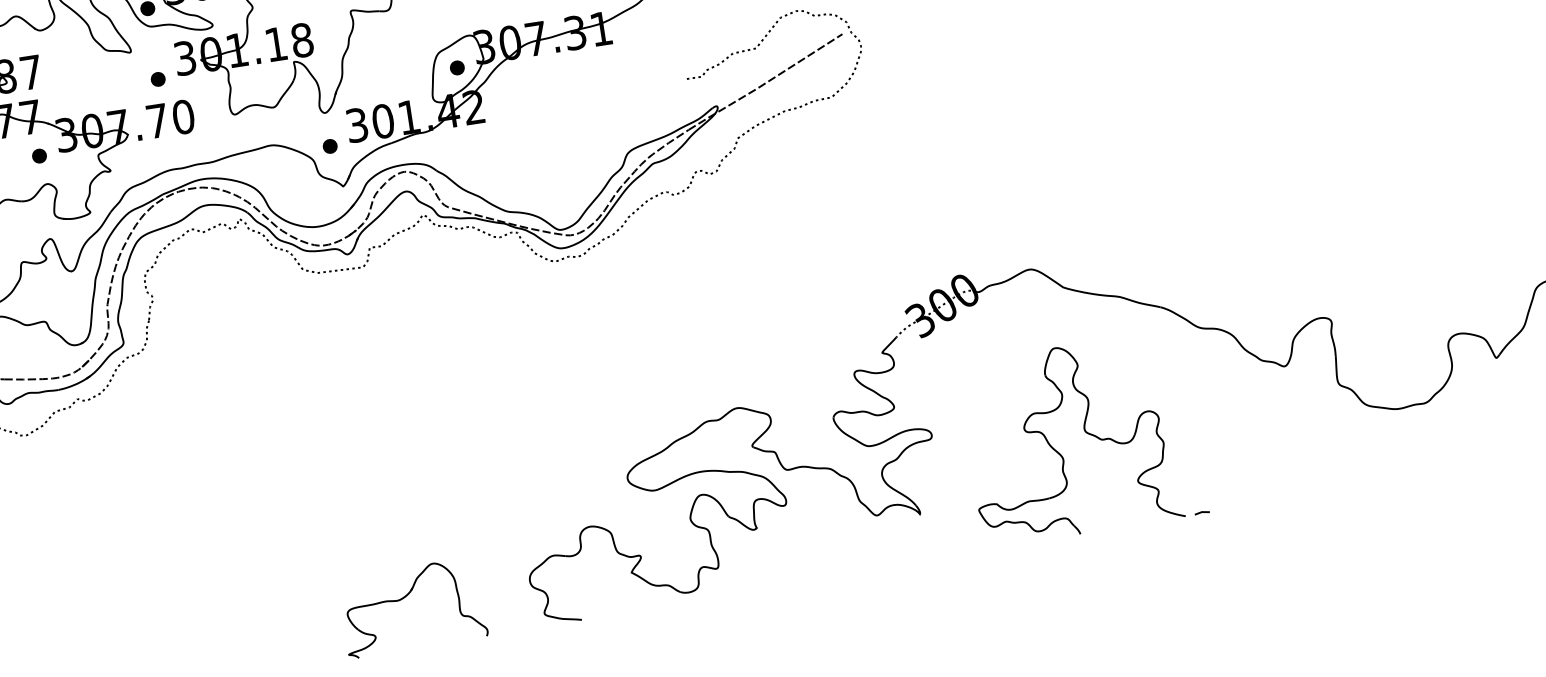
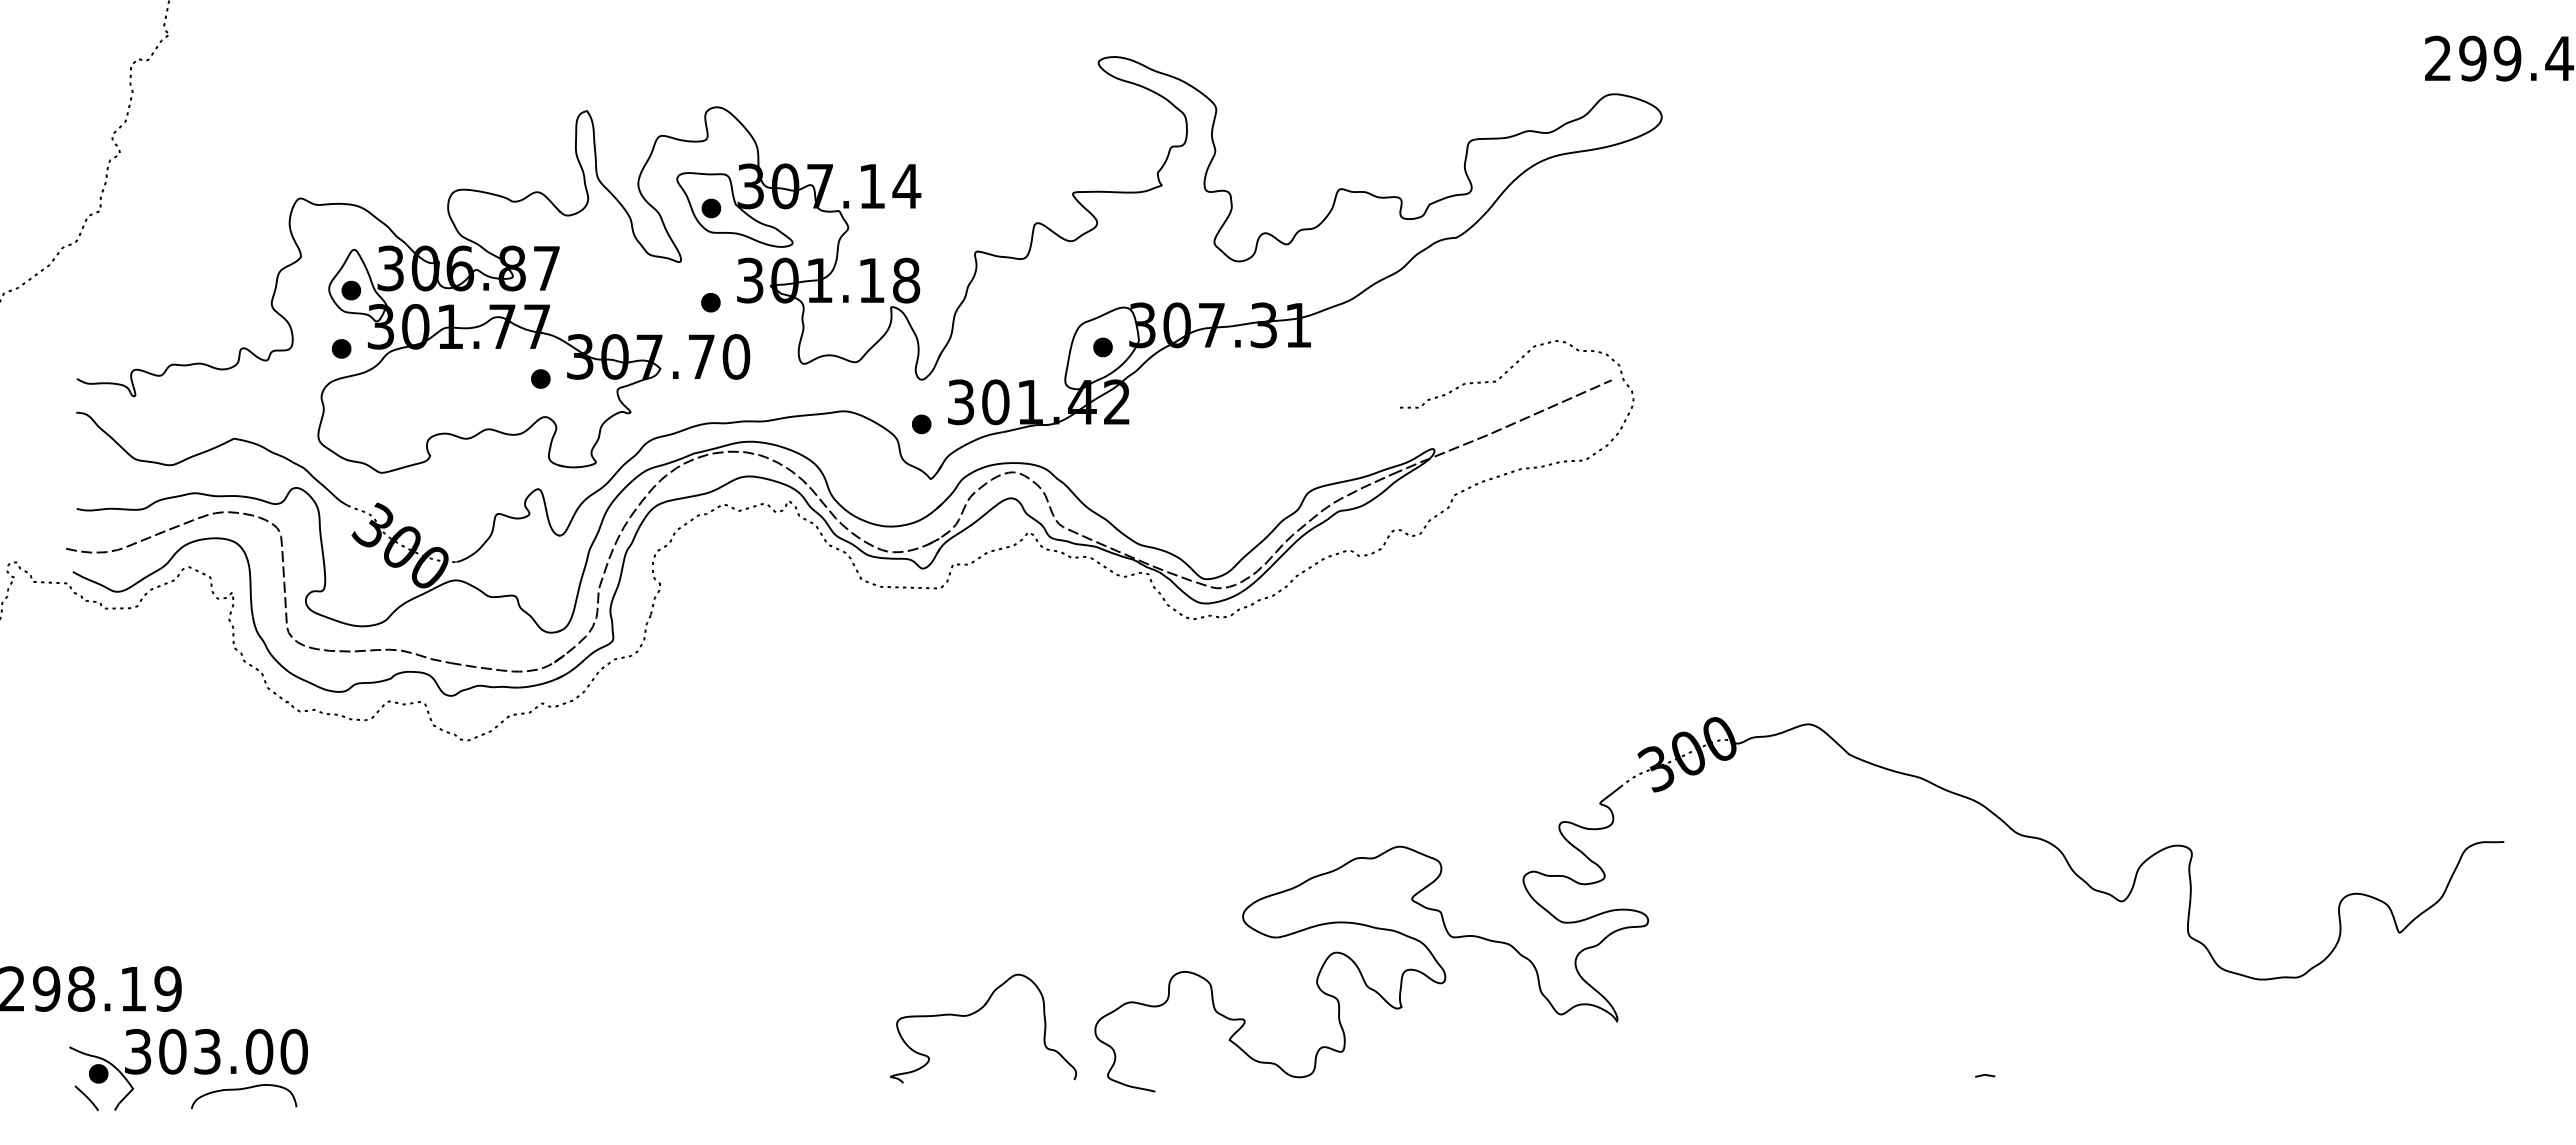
part: (1085, 432) -> (1848, 947), removed
part: (405, 597) -> (975, 1013), moved

